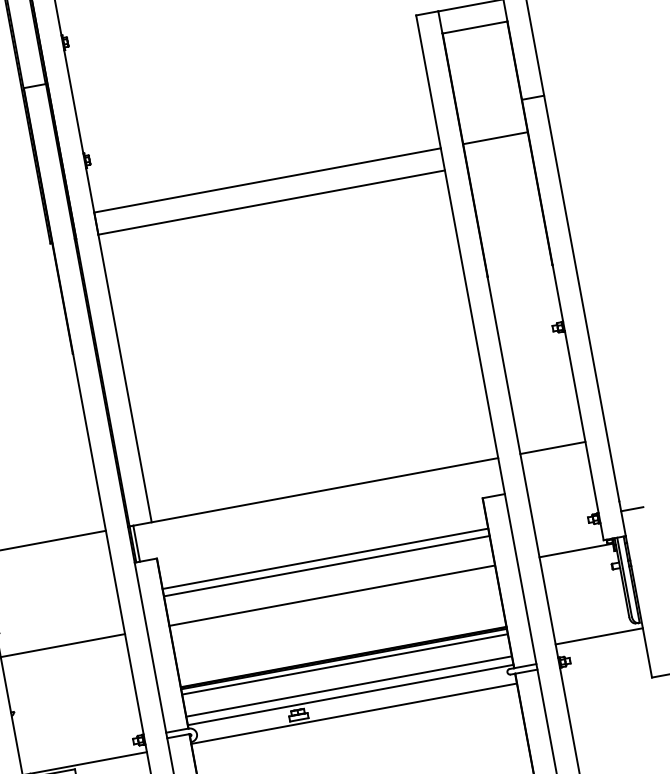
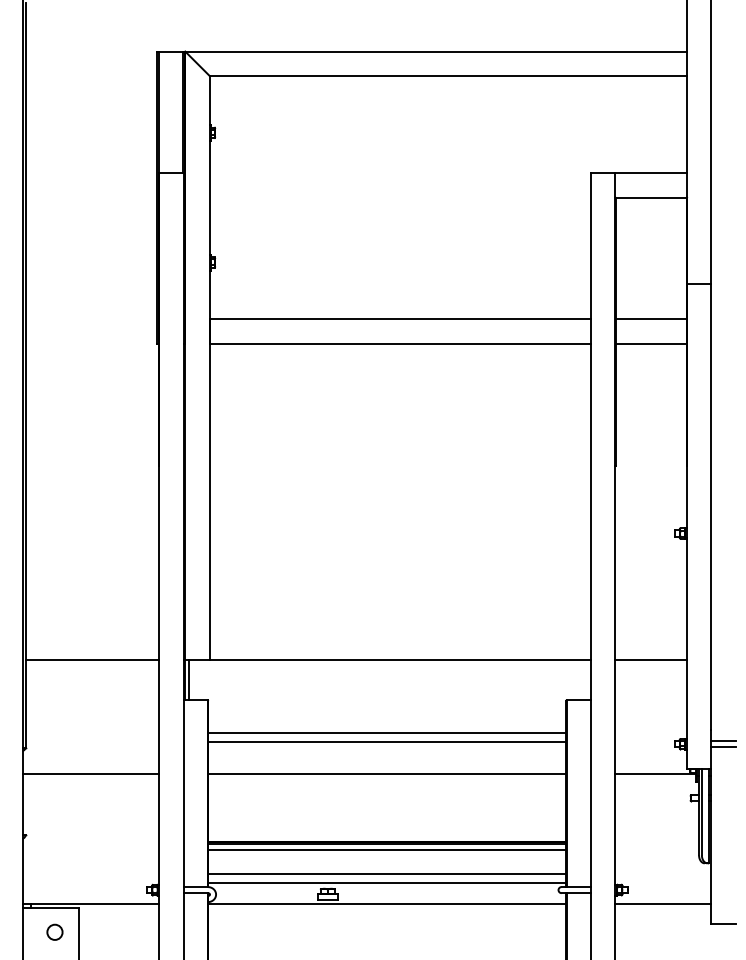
line: (498, 160) -> (650, 343), added
line: (633, 514) -> (723, 747), added
line: (599, 635) -> (663, 903), moved

